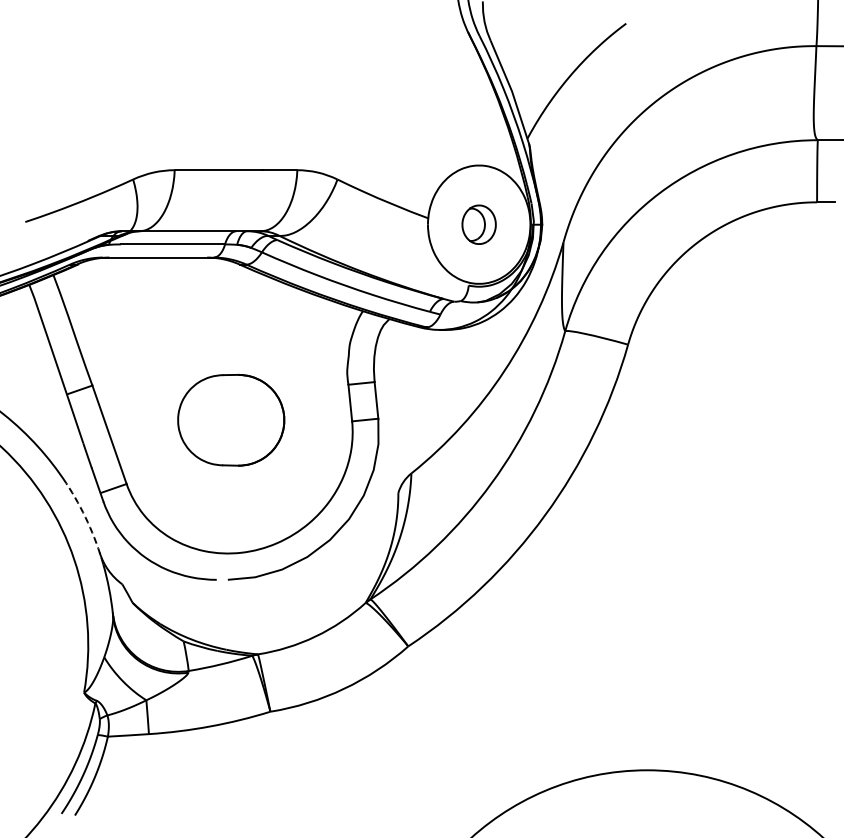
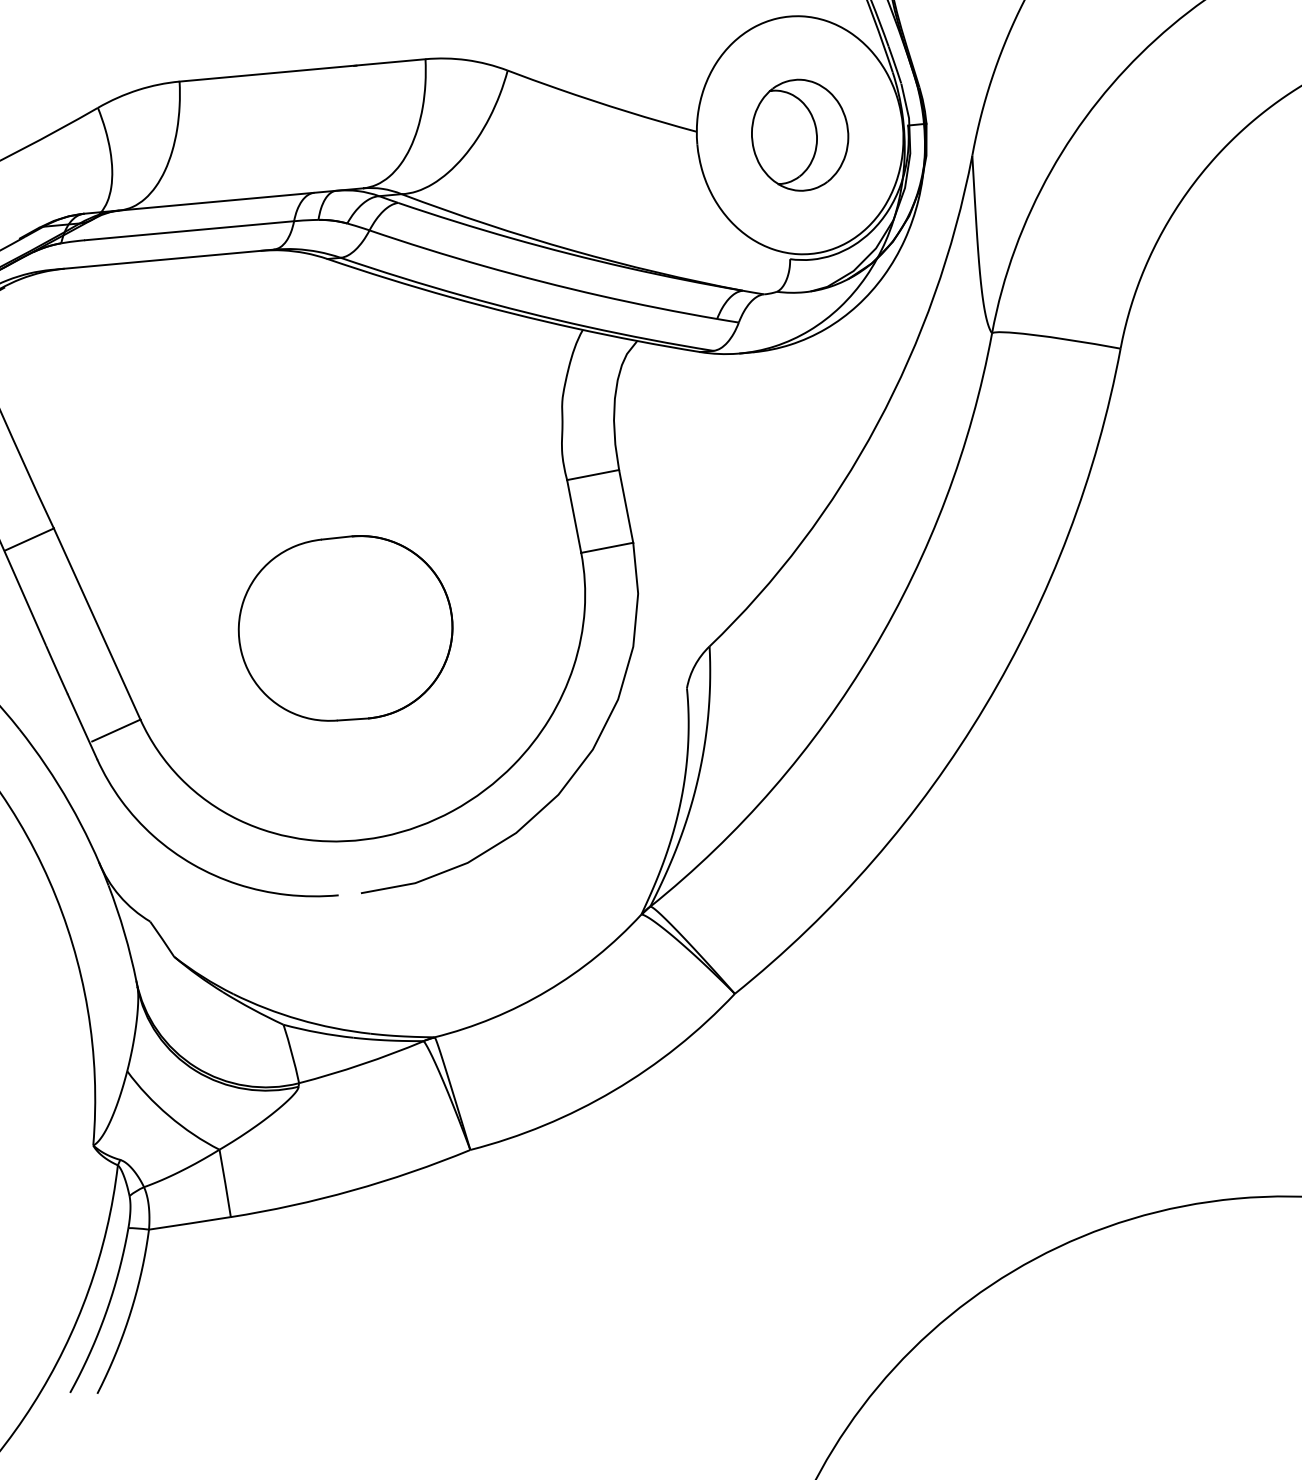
part: (478, 224) -> (798, 135), size x1.43
part: (231, 420) -> (346, 629), moved
arc: (87, 522) -> (68, 803), dashed -> solid

